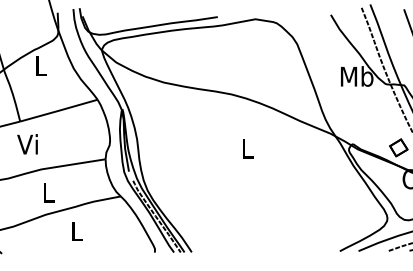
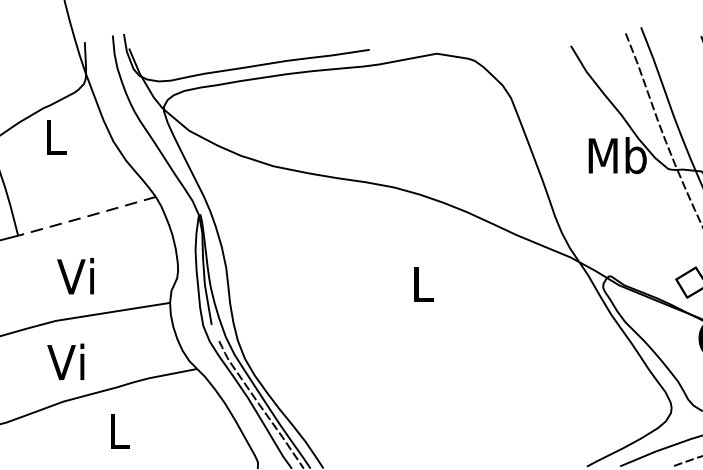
line: (58, 110) -> (86, 216), solid -> dashed
text: (27, 144) -> (75, 276), moved
text: (46, 192) -> (64, 361), L -> Vi

